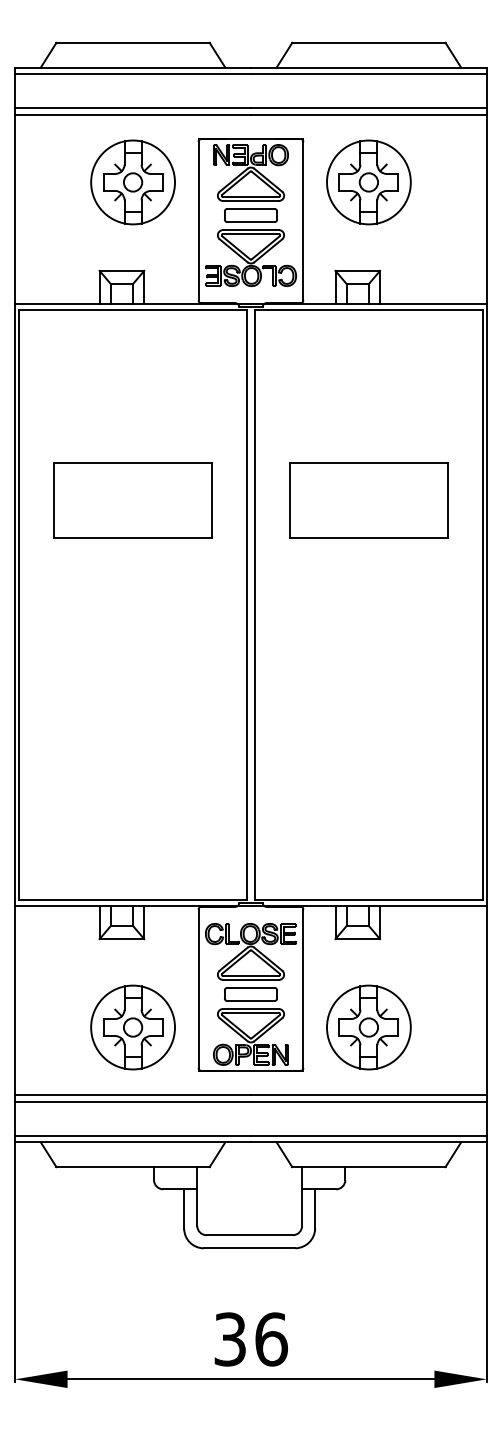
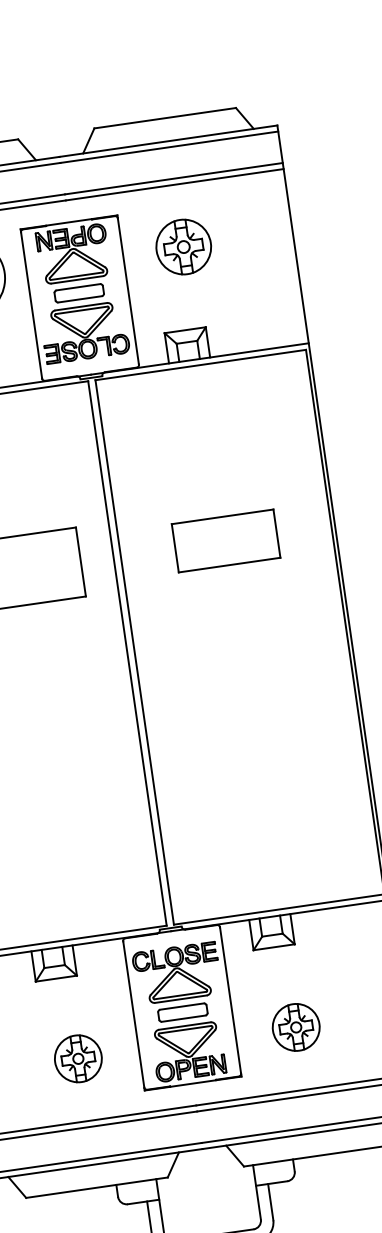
part: (368, 182) -> (183, 247), size x0.7
part: (368, 500) -> (225, 540), size x0.7
part: (132, 1027) -> (77, 1058), size x0.6
part: (368, 1027) -> (295, 1027), size x0.6

